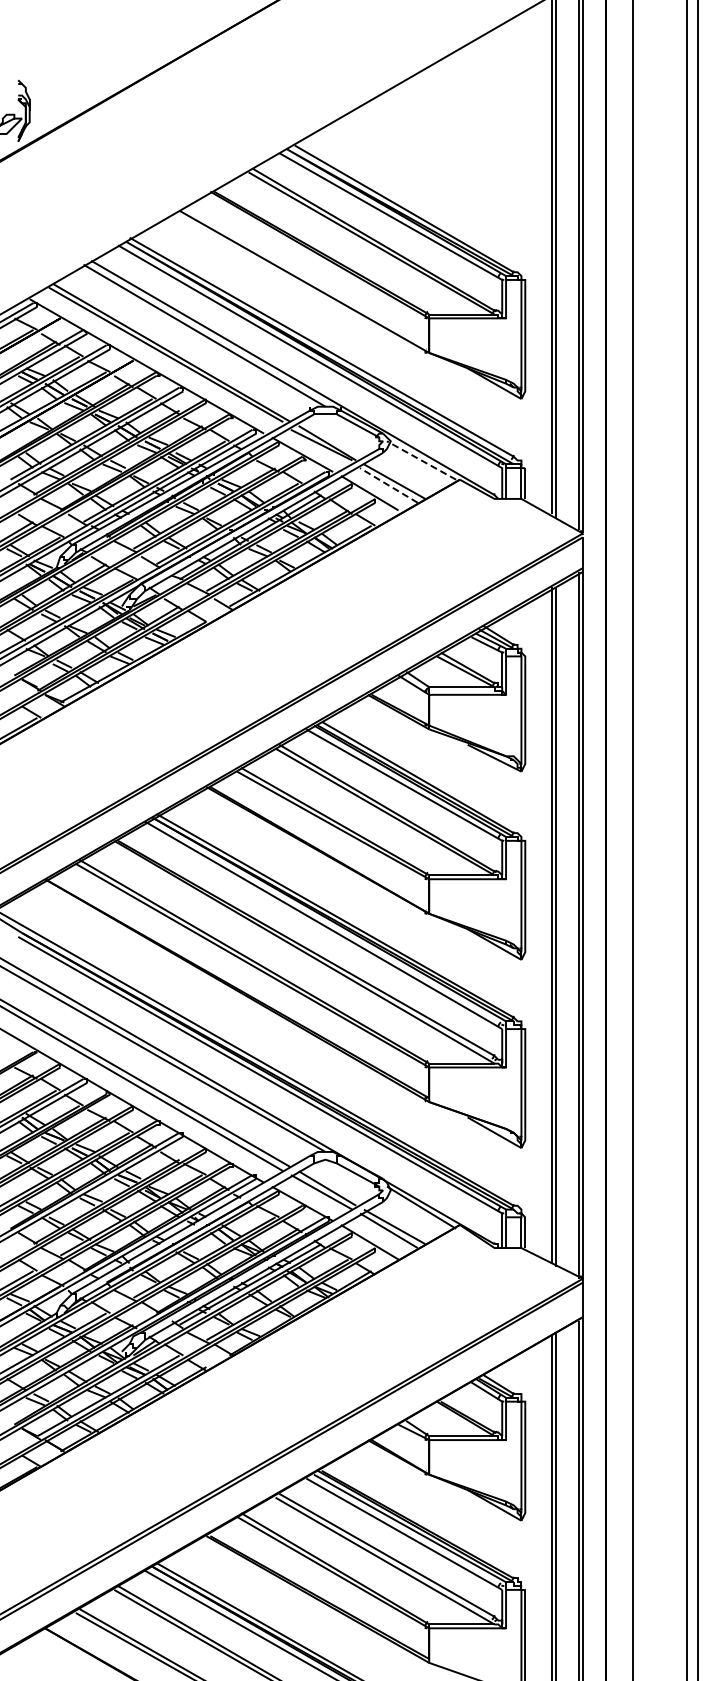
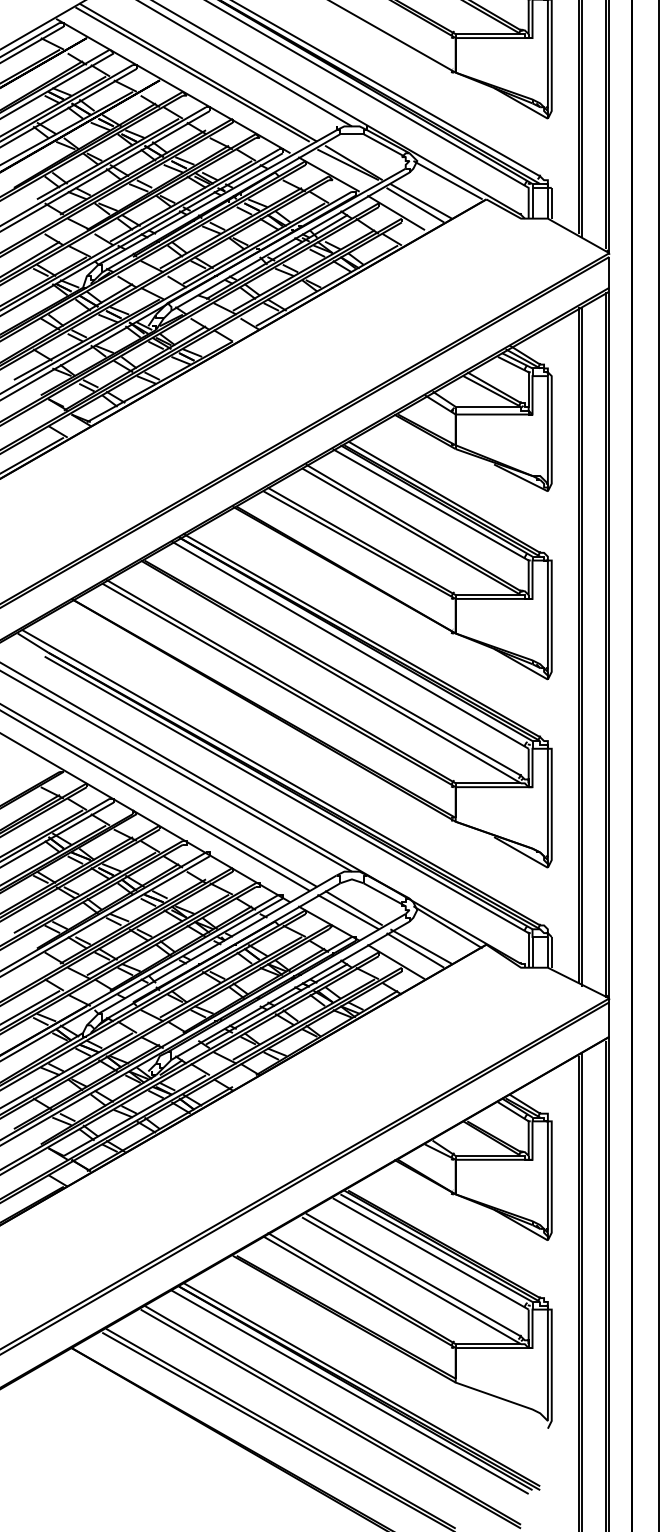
line: (421, 460) -> (447, 180), dashed -> solid
line: (388, 485) -> (414, 205), dashed -> solid

